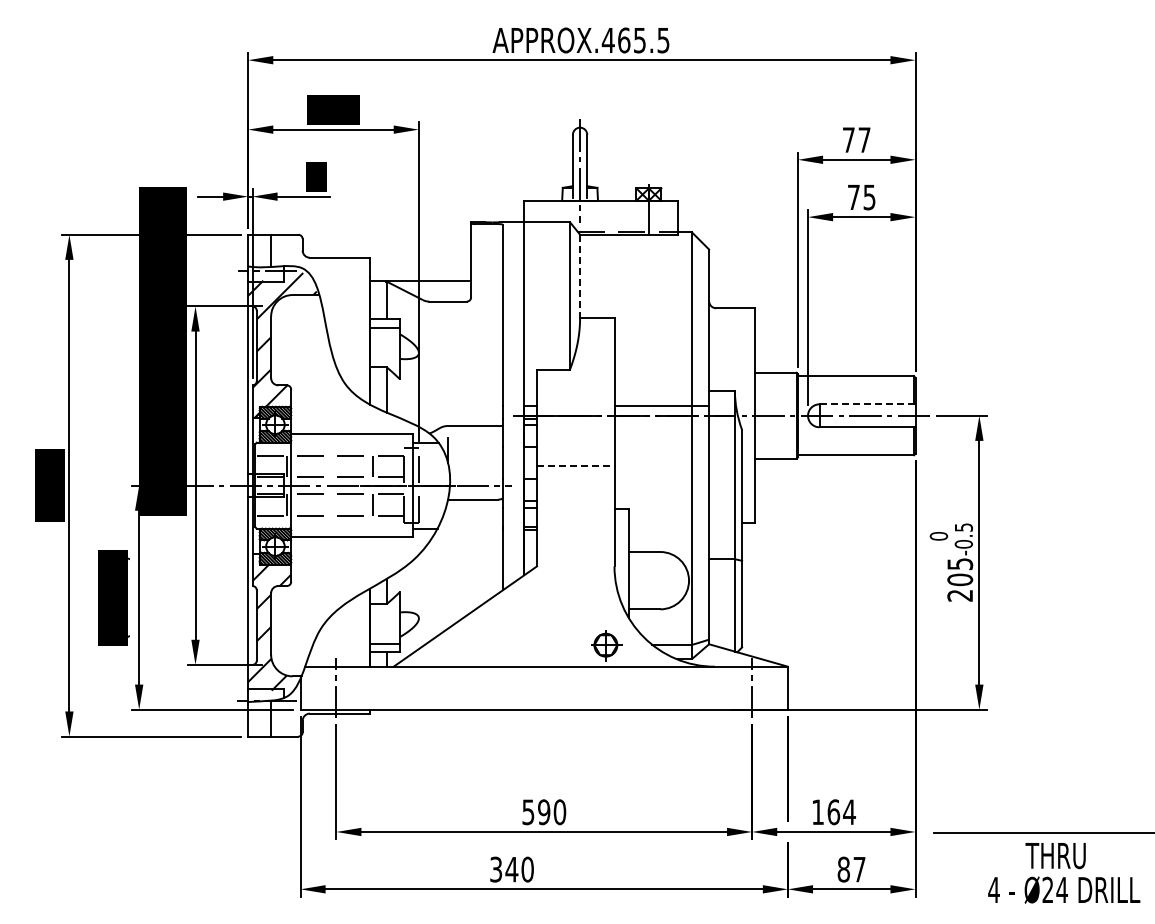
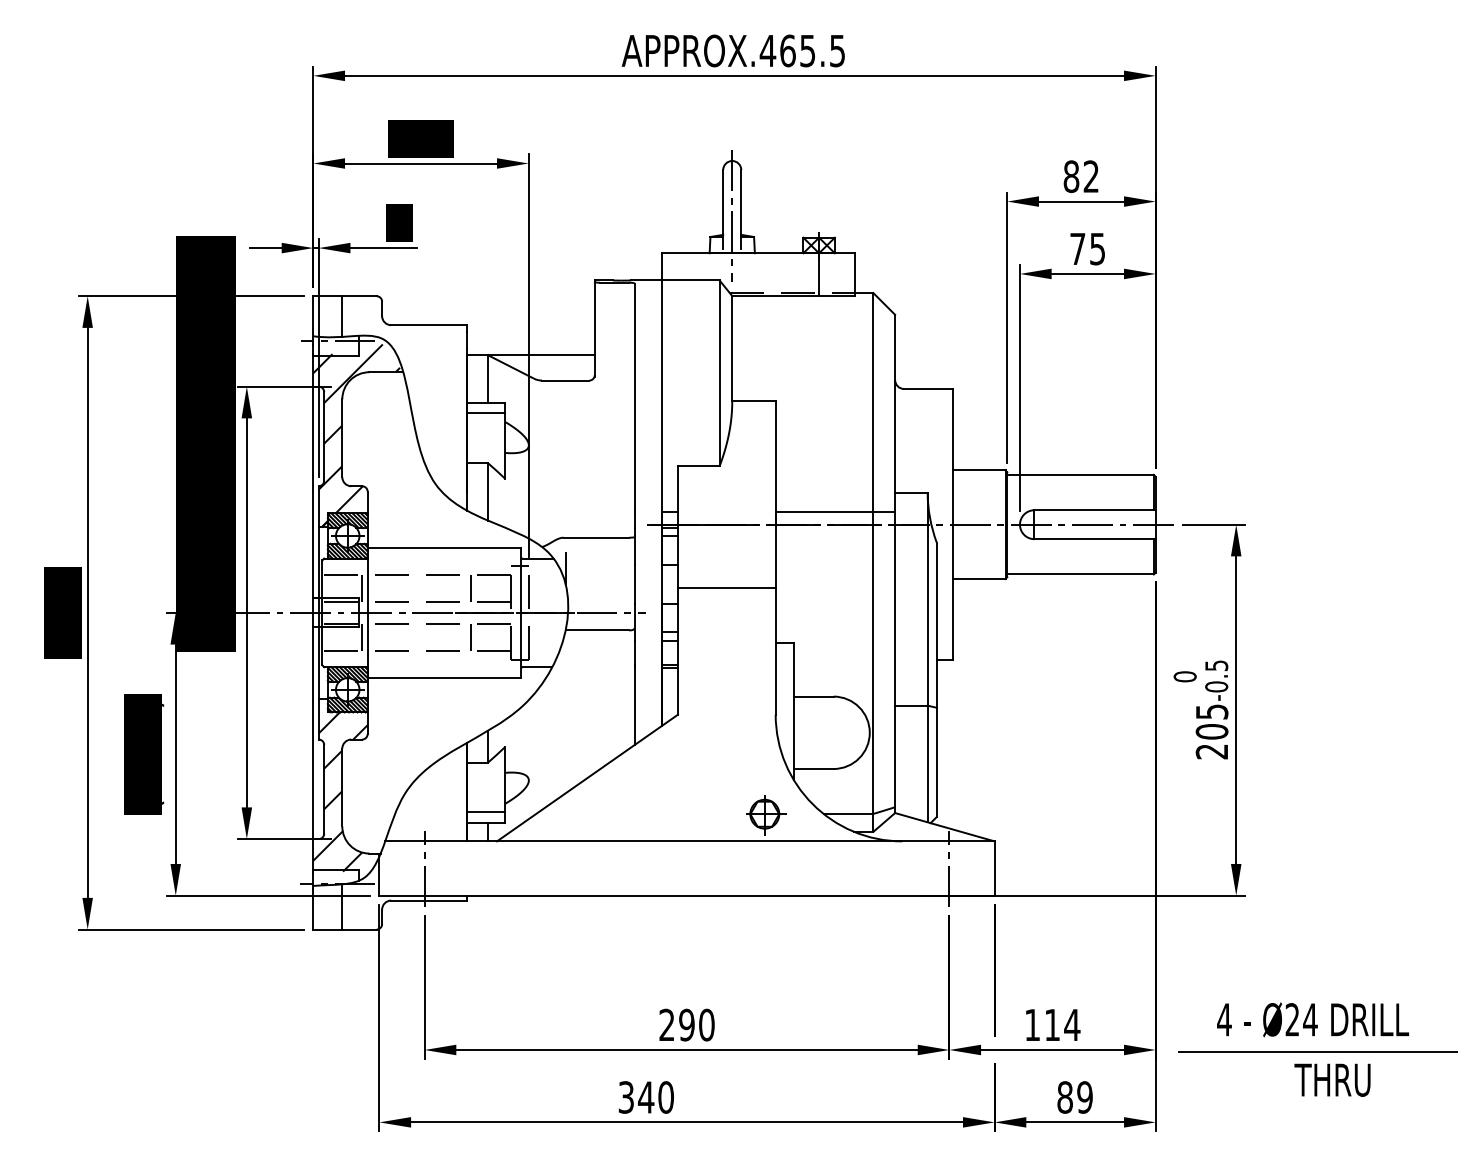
text: (856, 139) -> (1081, 175), 77 -> 82
line: (580, 276) -> (732, 348), dashed -> solid
line: (868, 404) -> (1096, 510), dashed -> solid
line: (575, 465) -> (726, 587), dashed -> solid
text: (528, 812) -> (667, 1025), 590 -> 290
text: (833, 812) -> (1052, 1025), 164 -> 114
text: (859, 869) -> (1084, 1097), 87 -> 89
text: (1064, 889) -> (1313, 1019), moved

